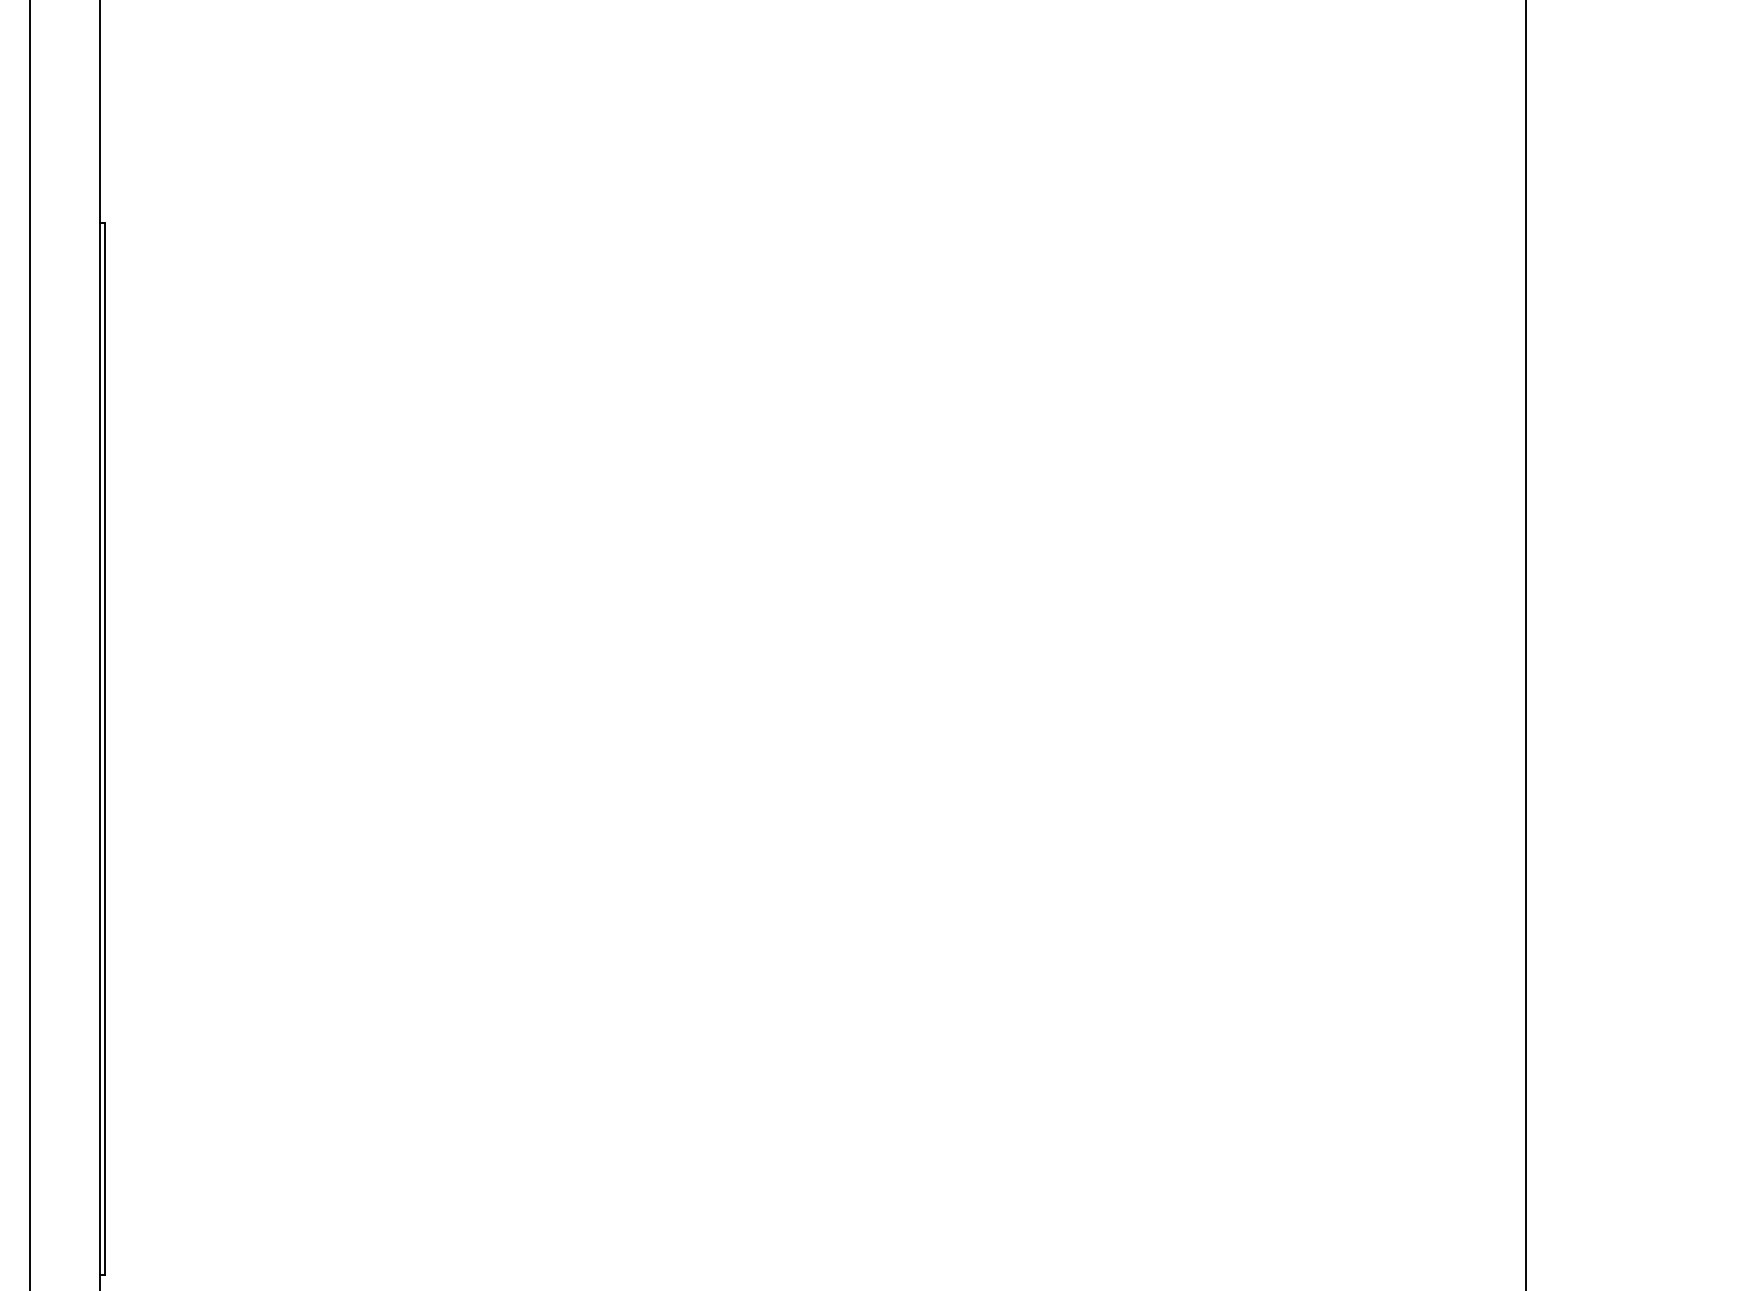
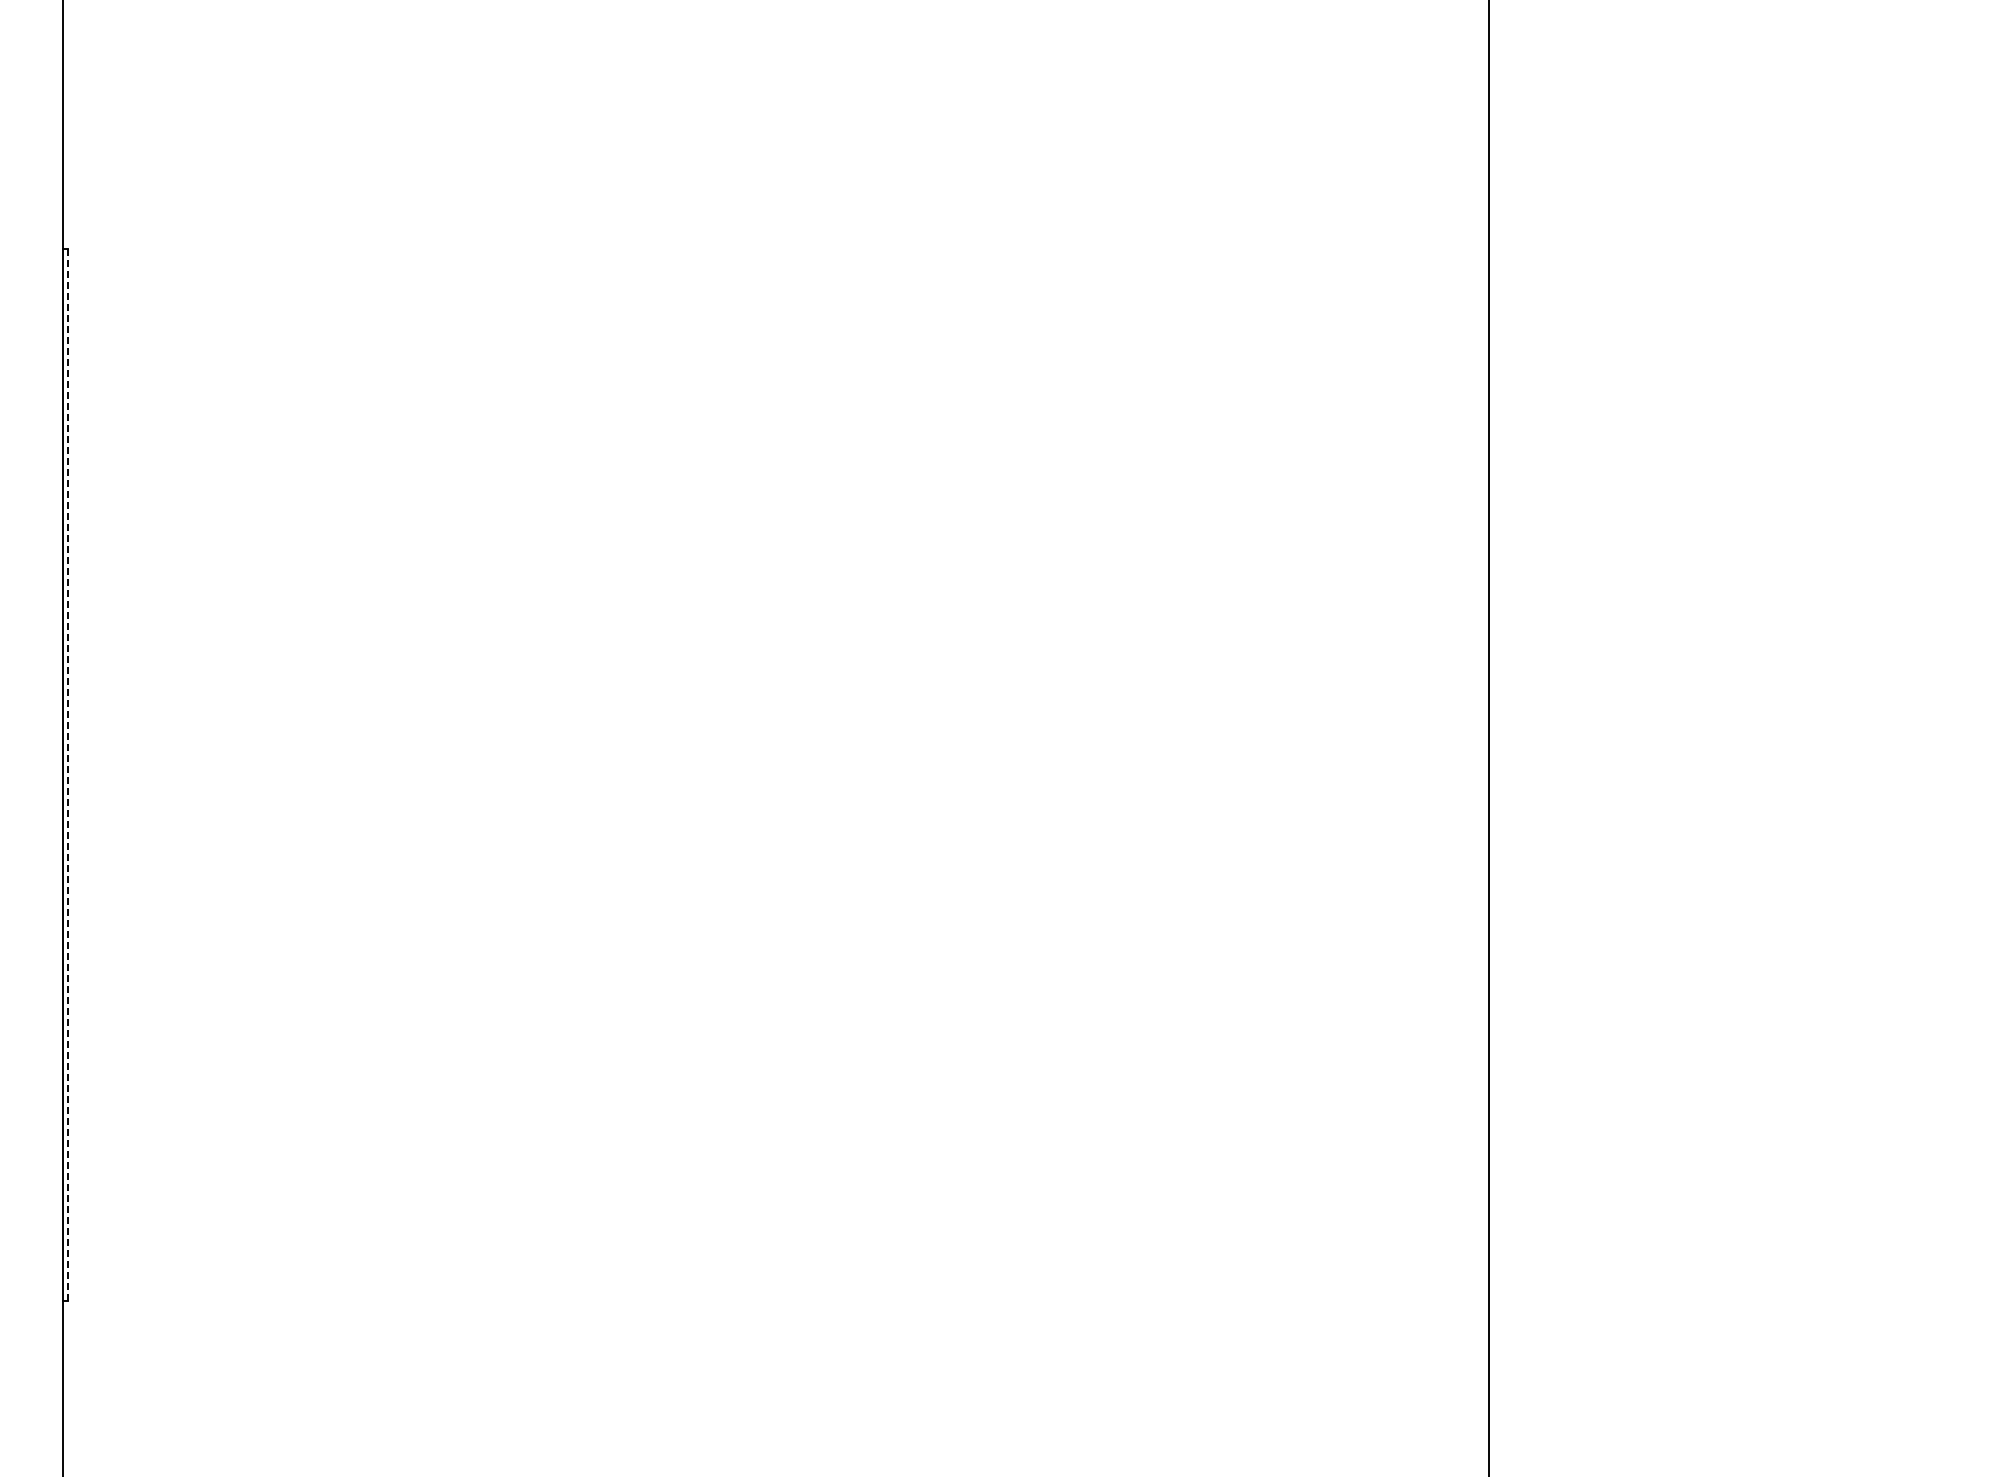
line: (104, 749) -> (67, 775), solid -> dashed

